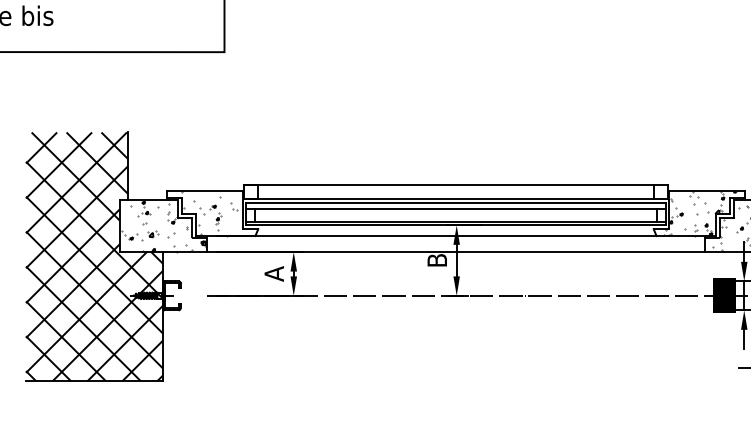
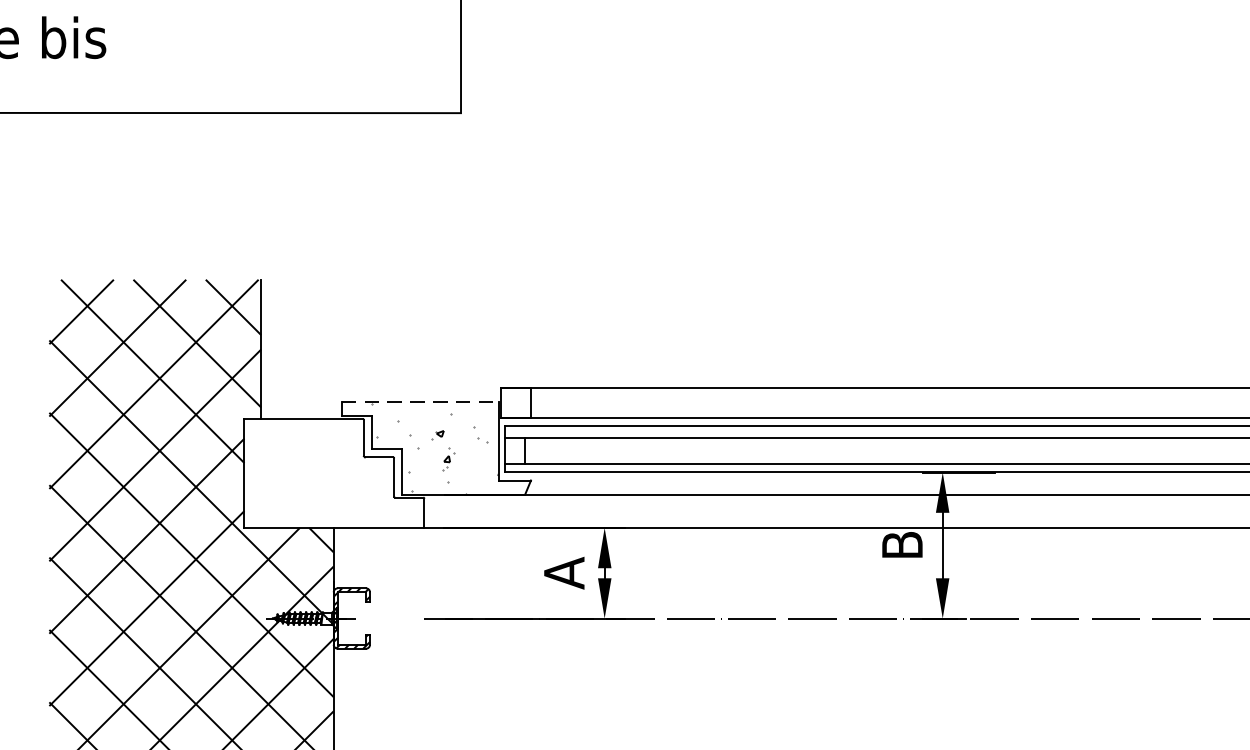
line: (204, 191) -> (419, 402), solid -> dashed
hatch: (163, 226) -> (334, 474), removed

